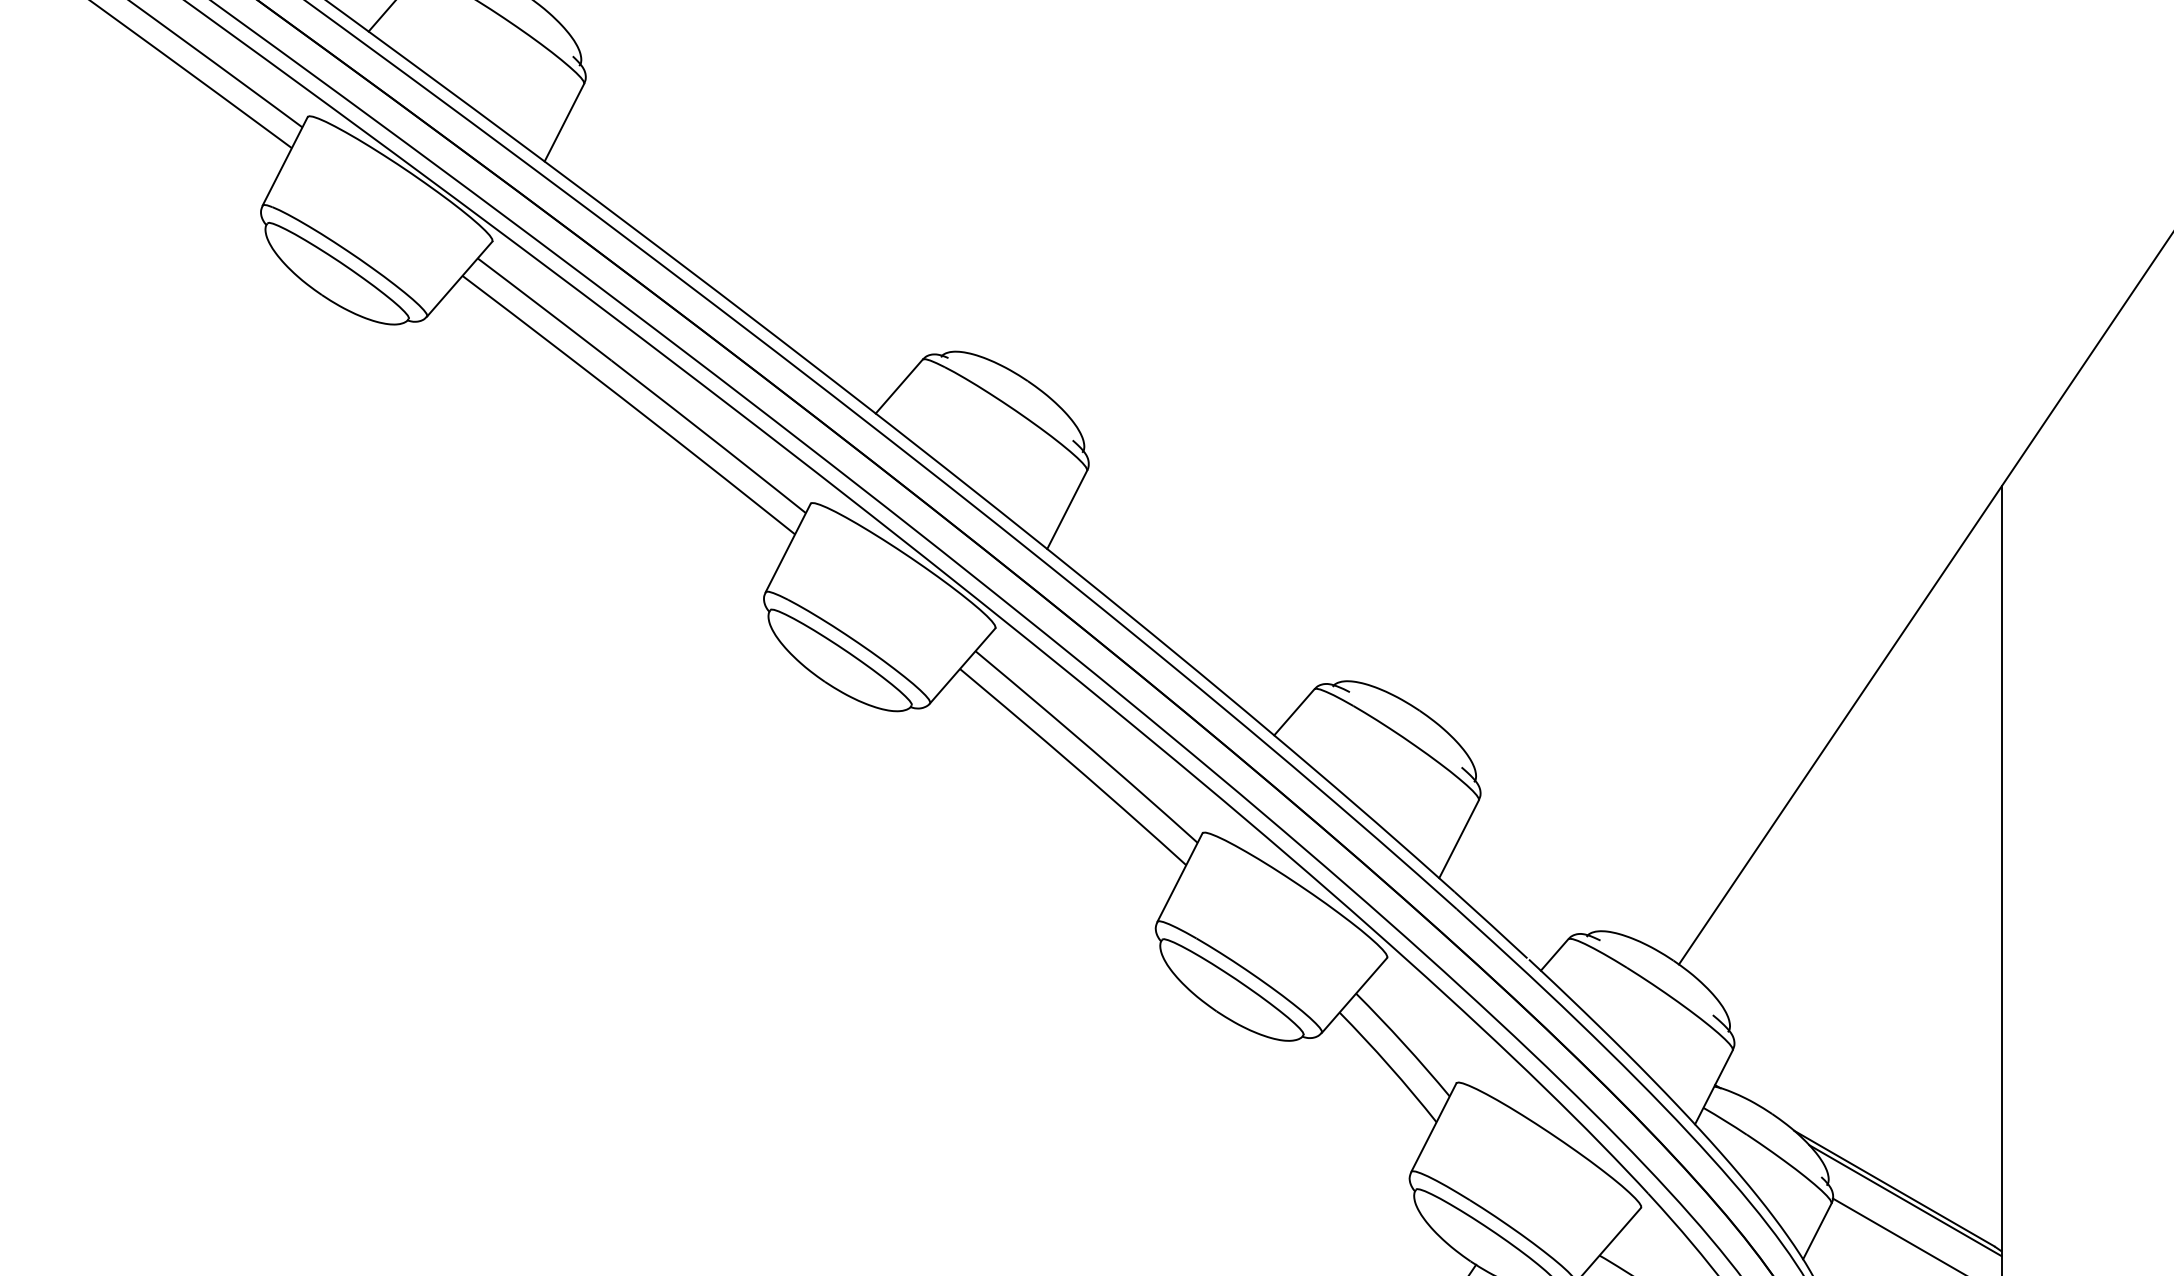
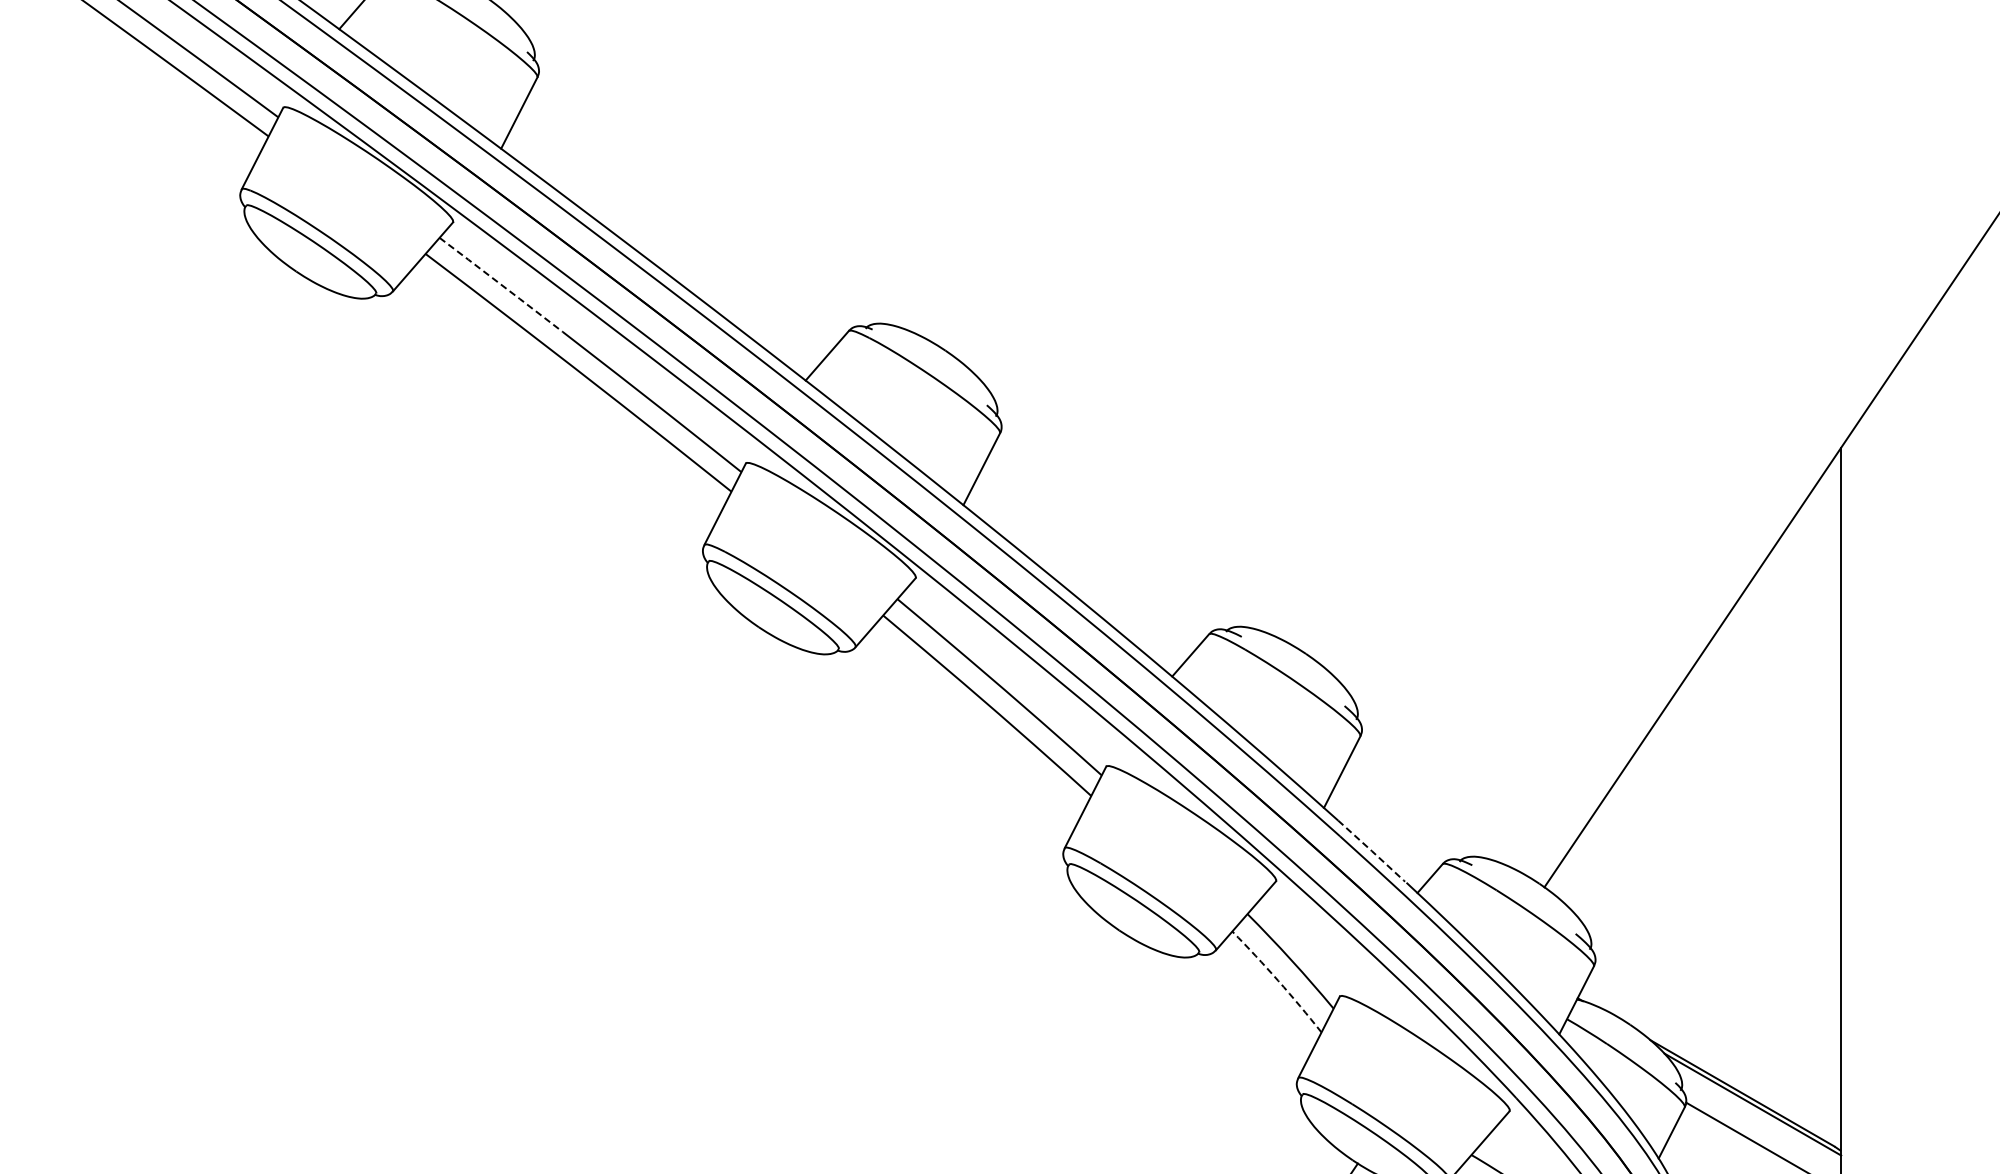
line: (545, 310) -> (501, 285), solid -> dashed
line: (1490, 925) -> (1371, 851), solid -> dashed
arc: (1389, 1065) -> (1278, 980), solid -> dashed

